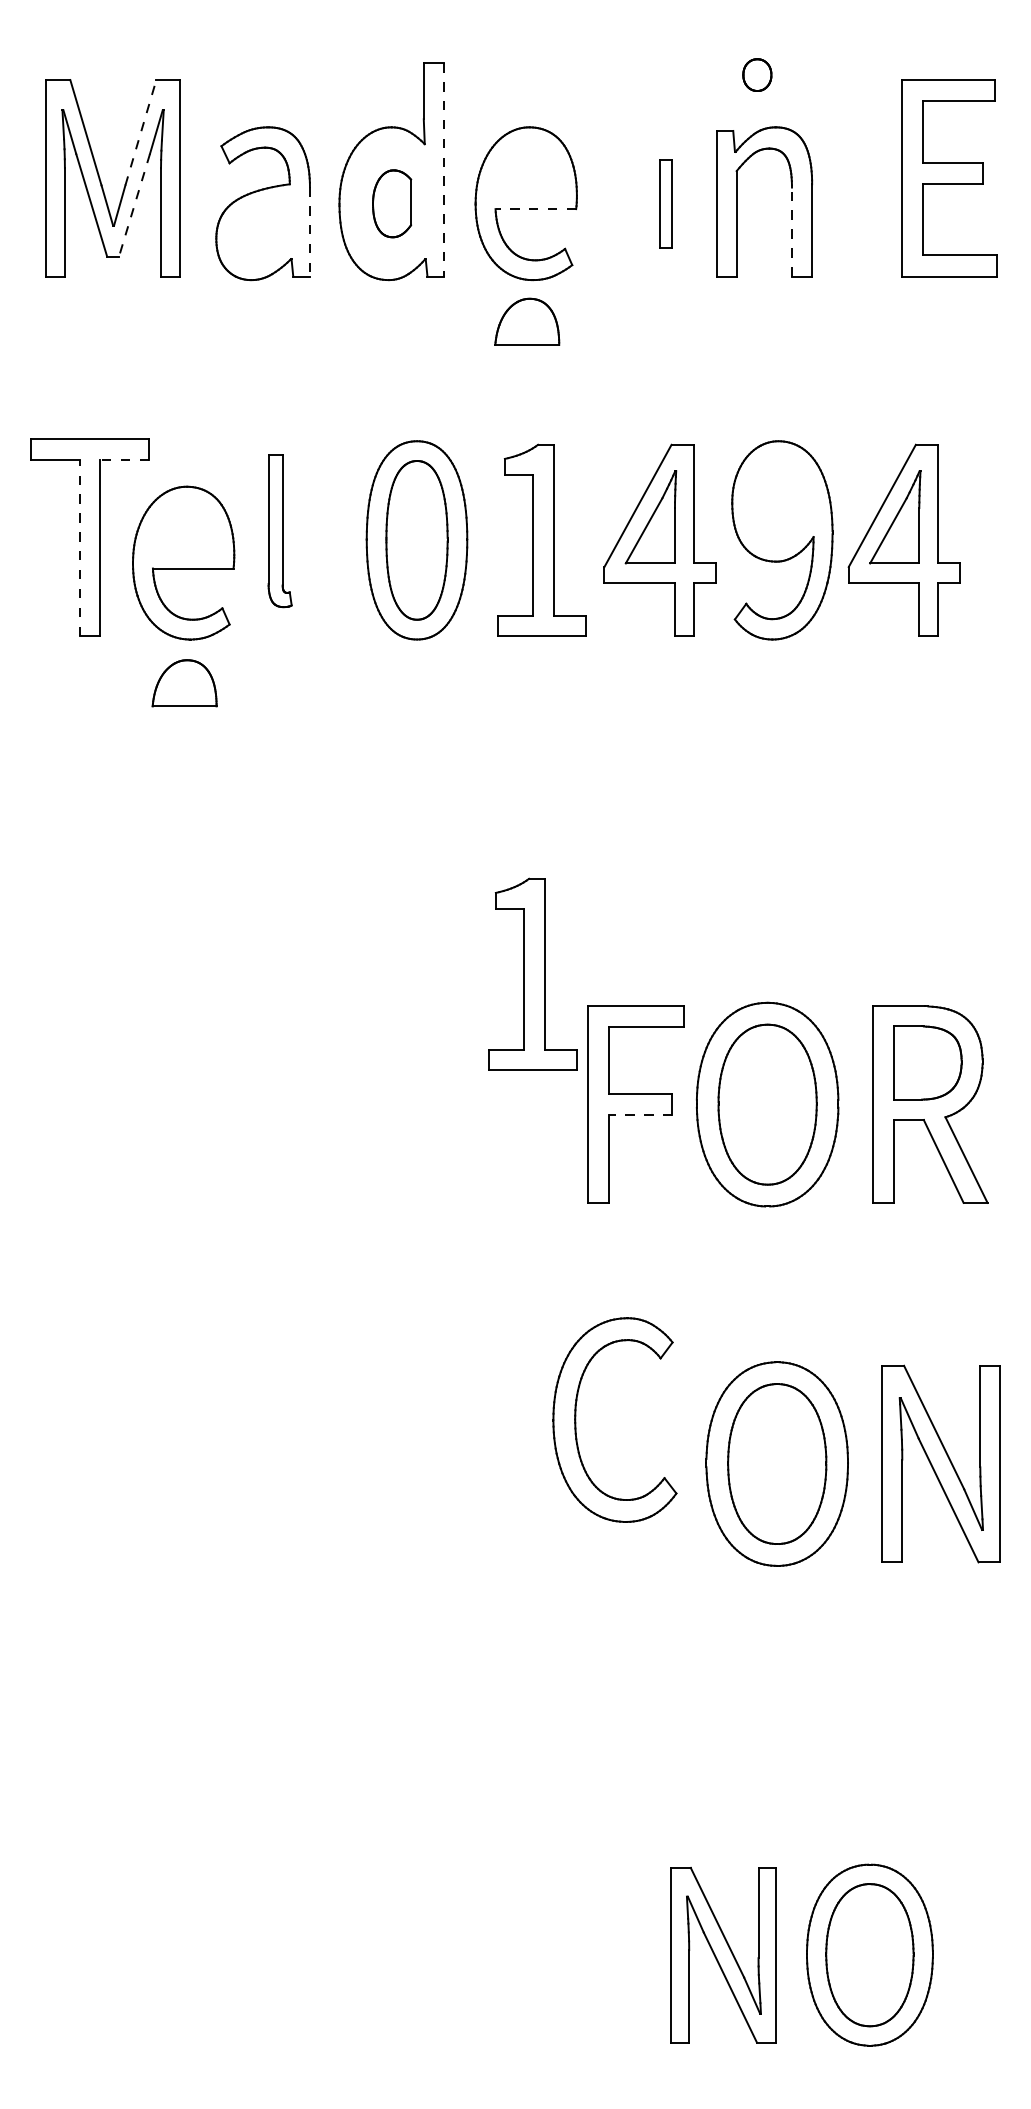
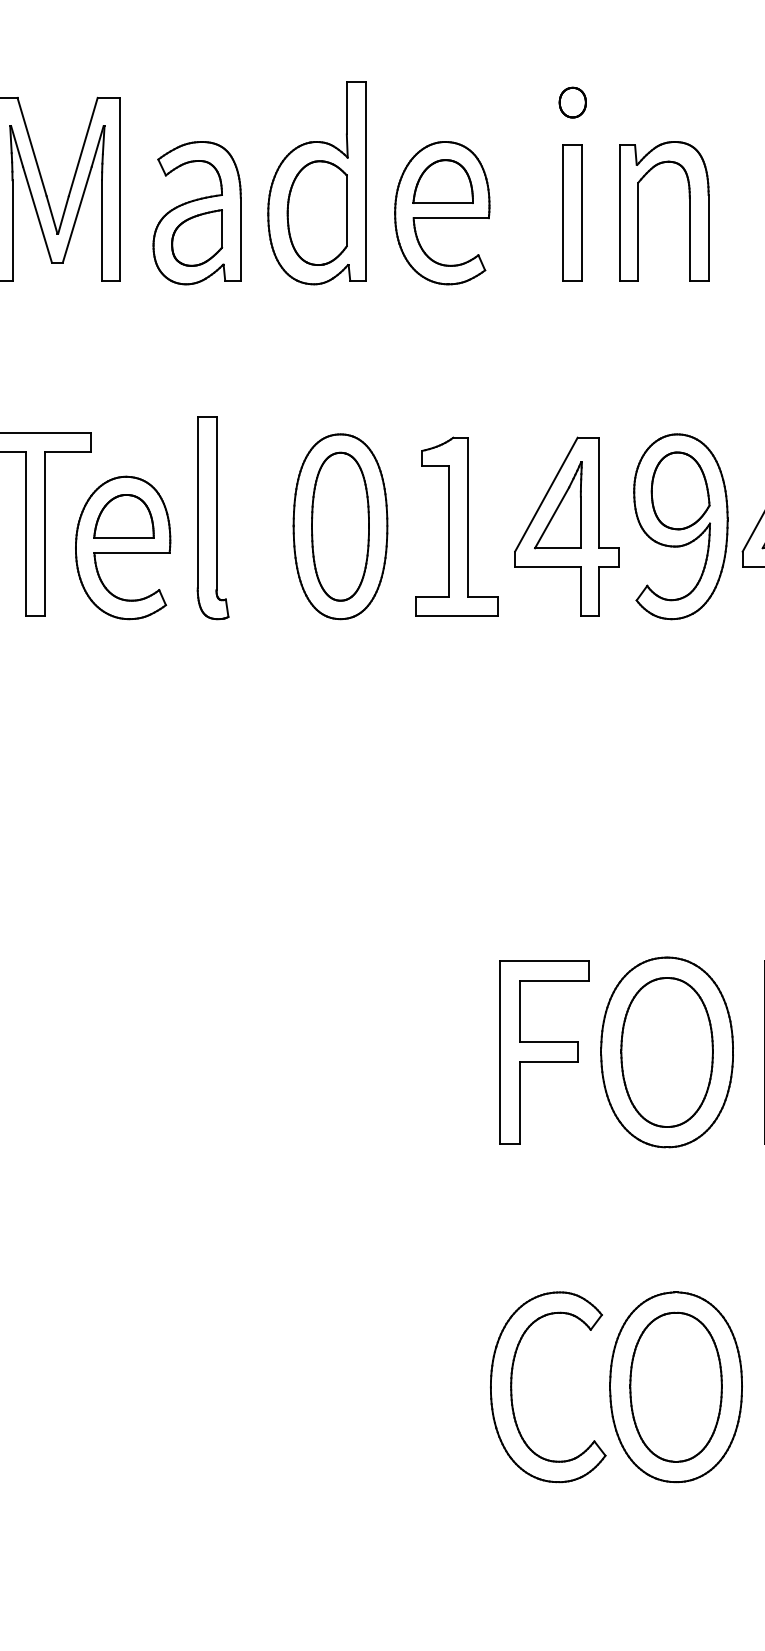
part: (757, 74) -> (572, 102), moved
line: (140, 132) -> (82, 146), dashed -> solid
line: (444, 169) -> (366, 181), dashed -> solid
part: (391, 203) -> (316, 212), size x1.67
part: (665, 203) -> (572, 212), size x1.67
line: (134, 205) -> (77, 214), dashed -> solid
line: (535, 209) -> (450, 218), dashed -> solid
part: (262, 230) -> (196, 238), added
line: (309, 231) -> (240, 239), dashed -> solid
line: (791, 231) -> (689, 239), dashed -> solid
part: (527, 321) -> (443, 181), moved
line: (124, 460) -> (68, 452), dashed -> solid
part: (782, 501) -> (681, 490), added
part: (279, 531) -> (212, 518), size x1.43
line: (79, 548) -> (26, 534), dashed -> solid
part: (184, 683) -> (123, 516), moved
part: (532, 973) -> (448, 930), removed
line: (640, 1114) -> (548, 1061), dashed -> solid
part: (576, 1419) -> (512, 1386), moved

